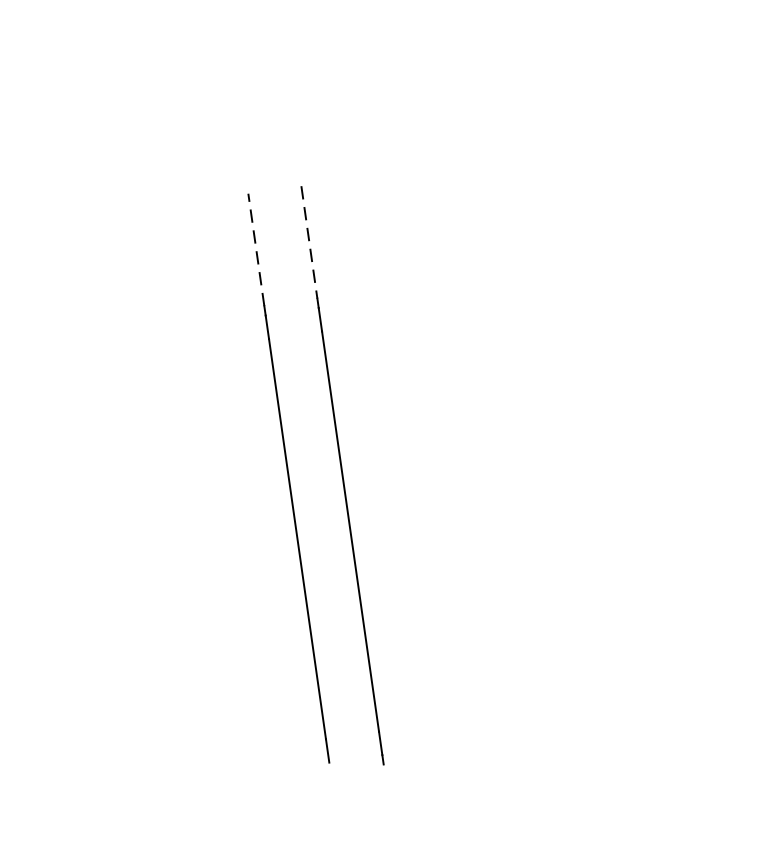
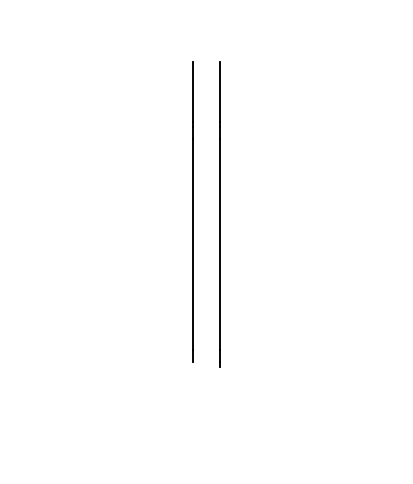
line: (309, 243) -> (220, 92), dashed -> solid
line: (256, 250) -> (192, 92), dashed -> solid

